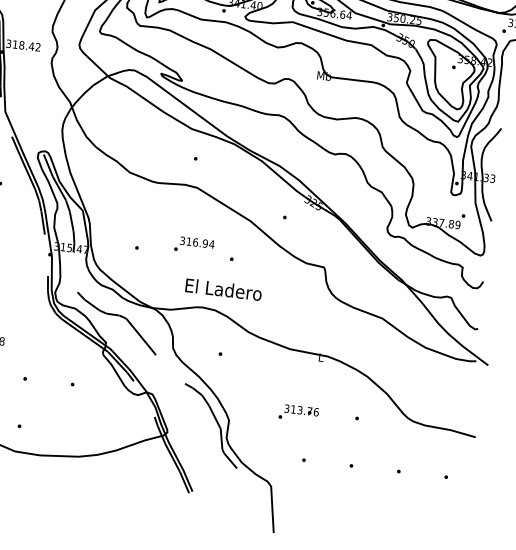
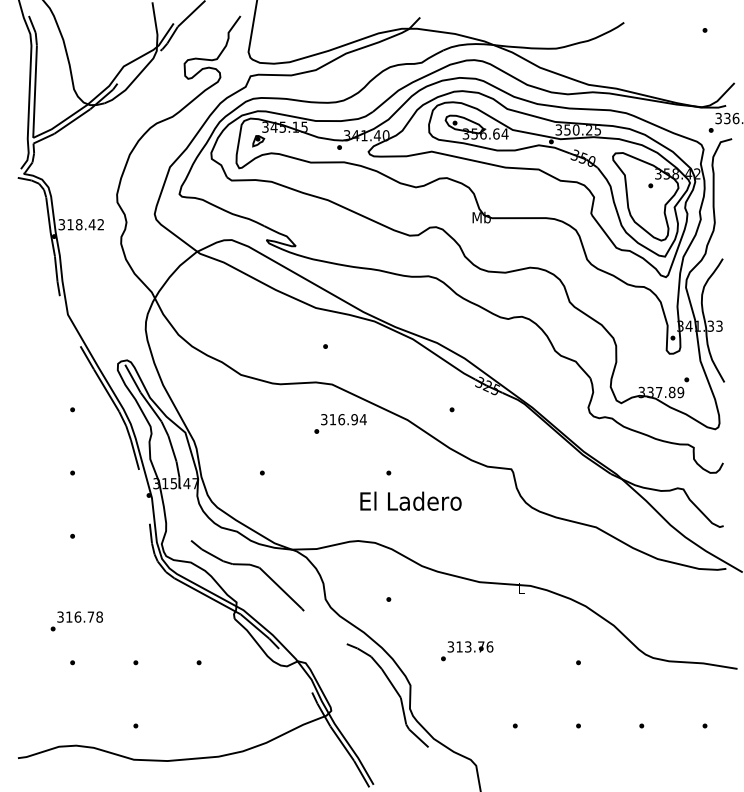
text: (194, 245) -> (340, 423), moved
text: (223, 289) -> (410, 500), moved
text: (299, 413) -> (467, 651), moved

